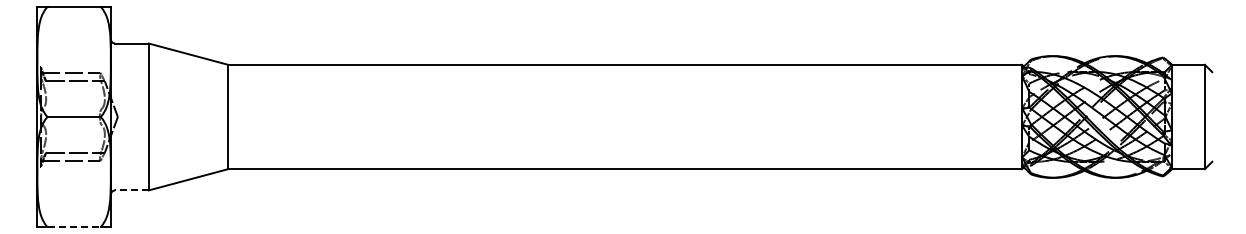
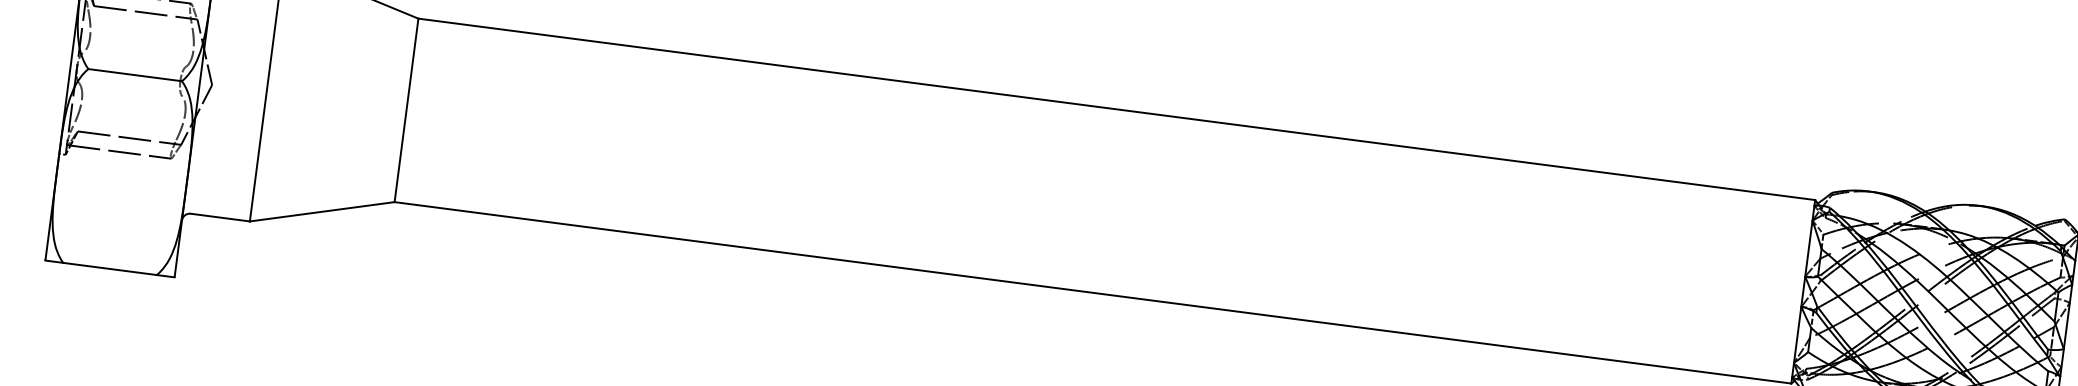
line: (132, 190) -> (221, 217), dashed -> solid
line: (74, 227) -> (110, 269), dashed -> solid

